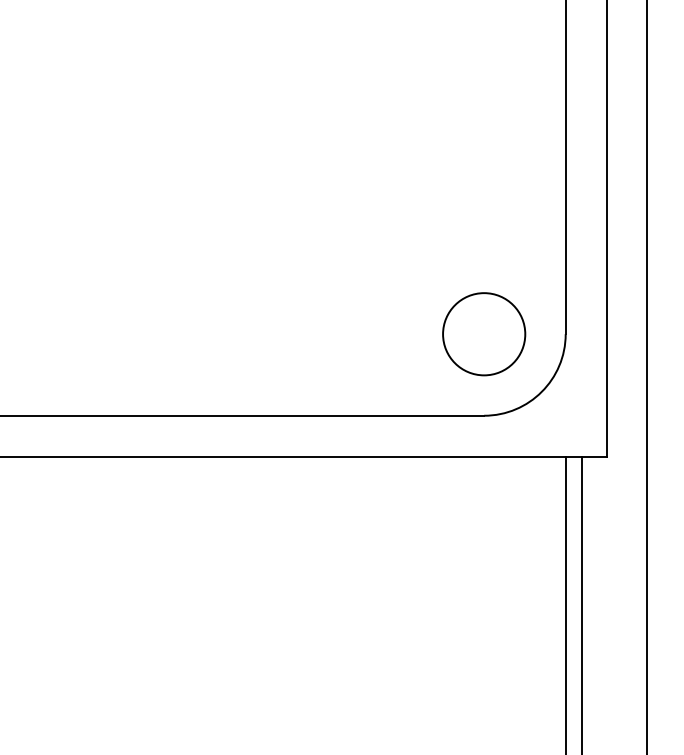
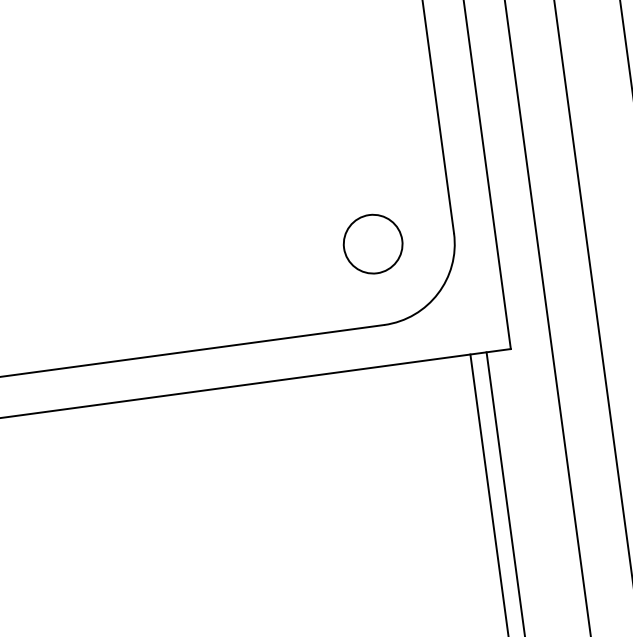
circle: (483, 333) -> (372, 243), size x0.71

